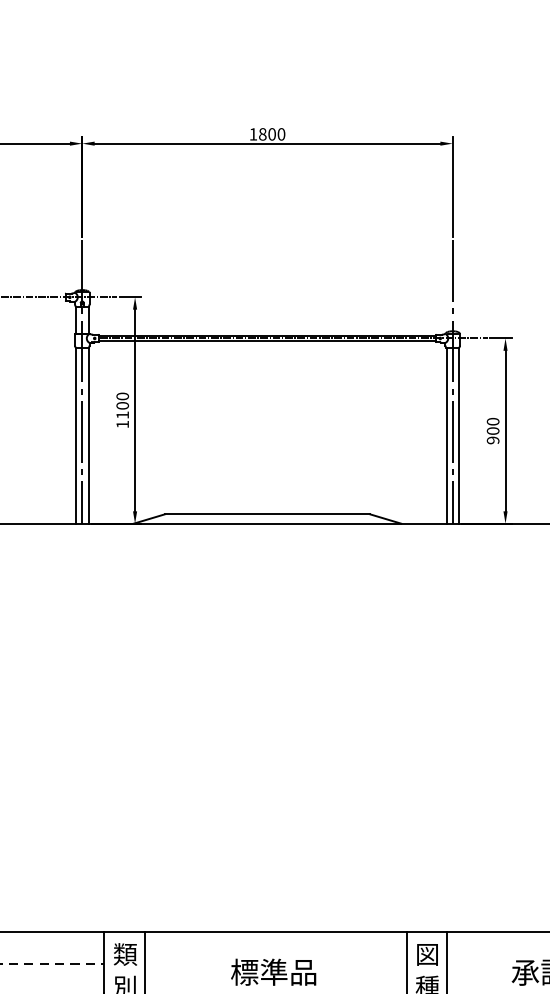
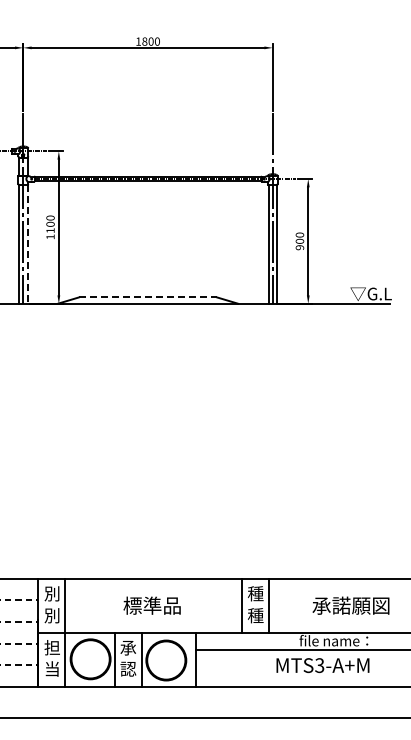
line: (88, 437) -> (27, 245), solid -> dashed
line: (268, 514) -> (148, 297), solid -> dashed
text: (125, 954) -> (52, 593), 類 -> 別
text: (427, 954) -> (255, 593), 図 -> 種

